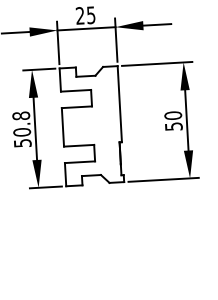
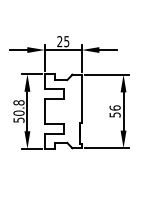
text: (172, 114) -> (114, 107), 50 -> 56

